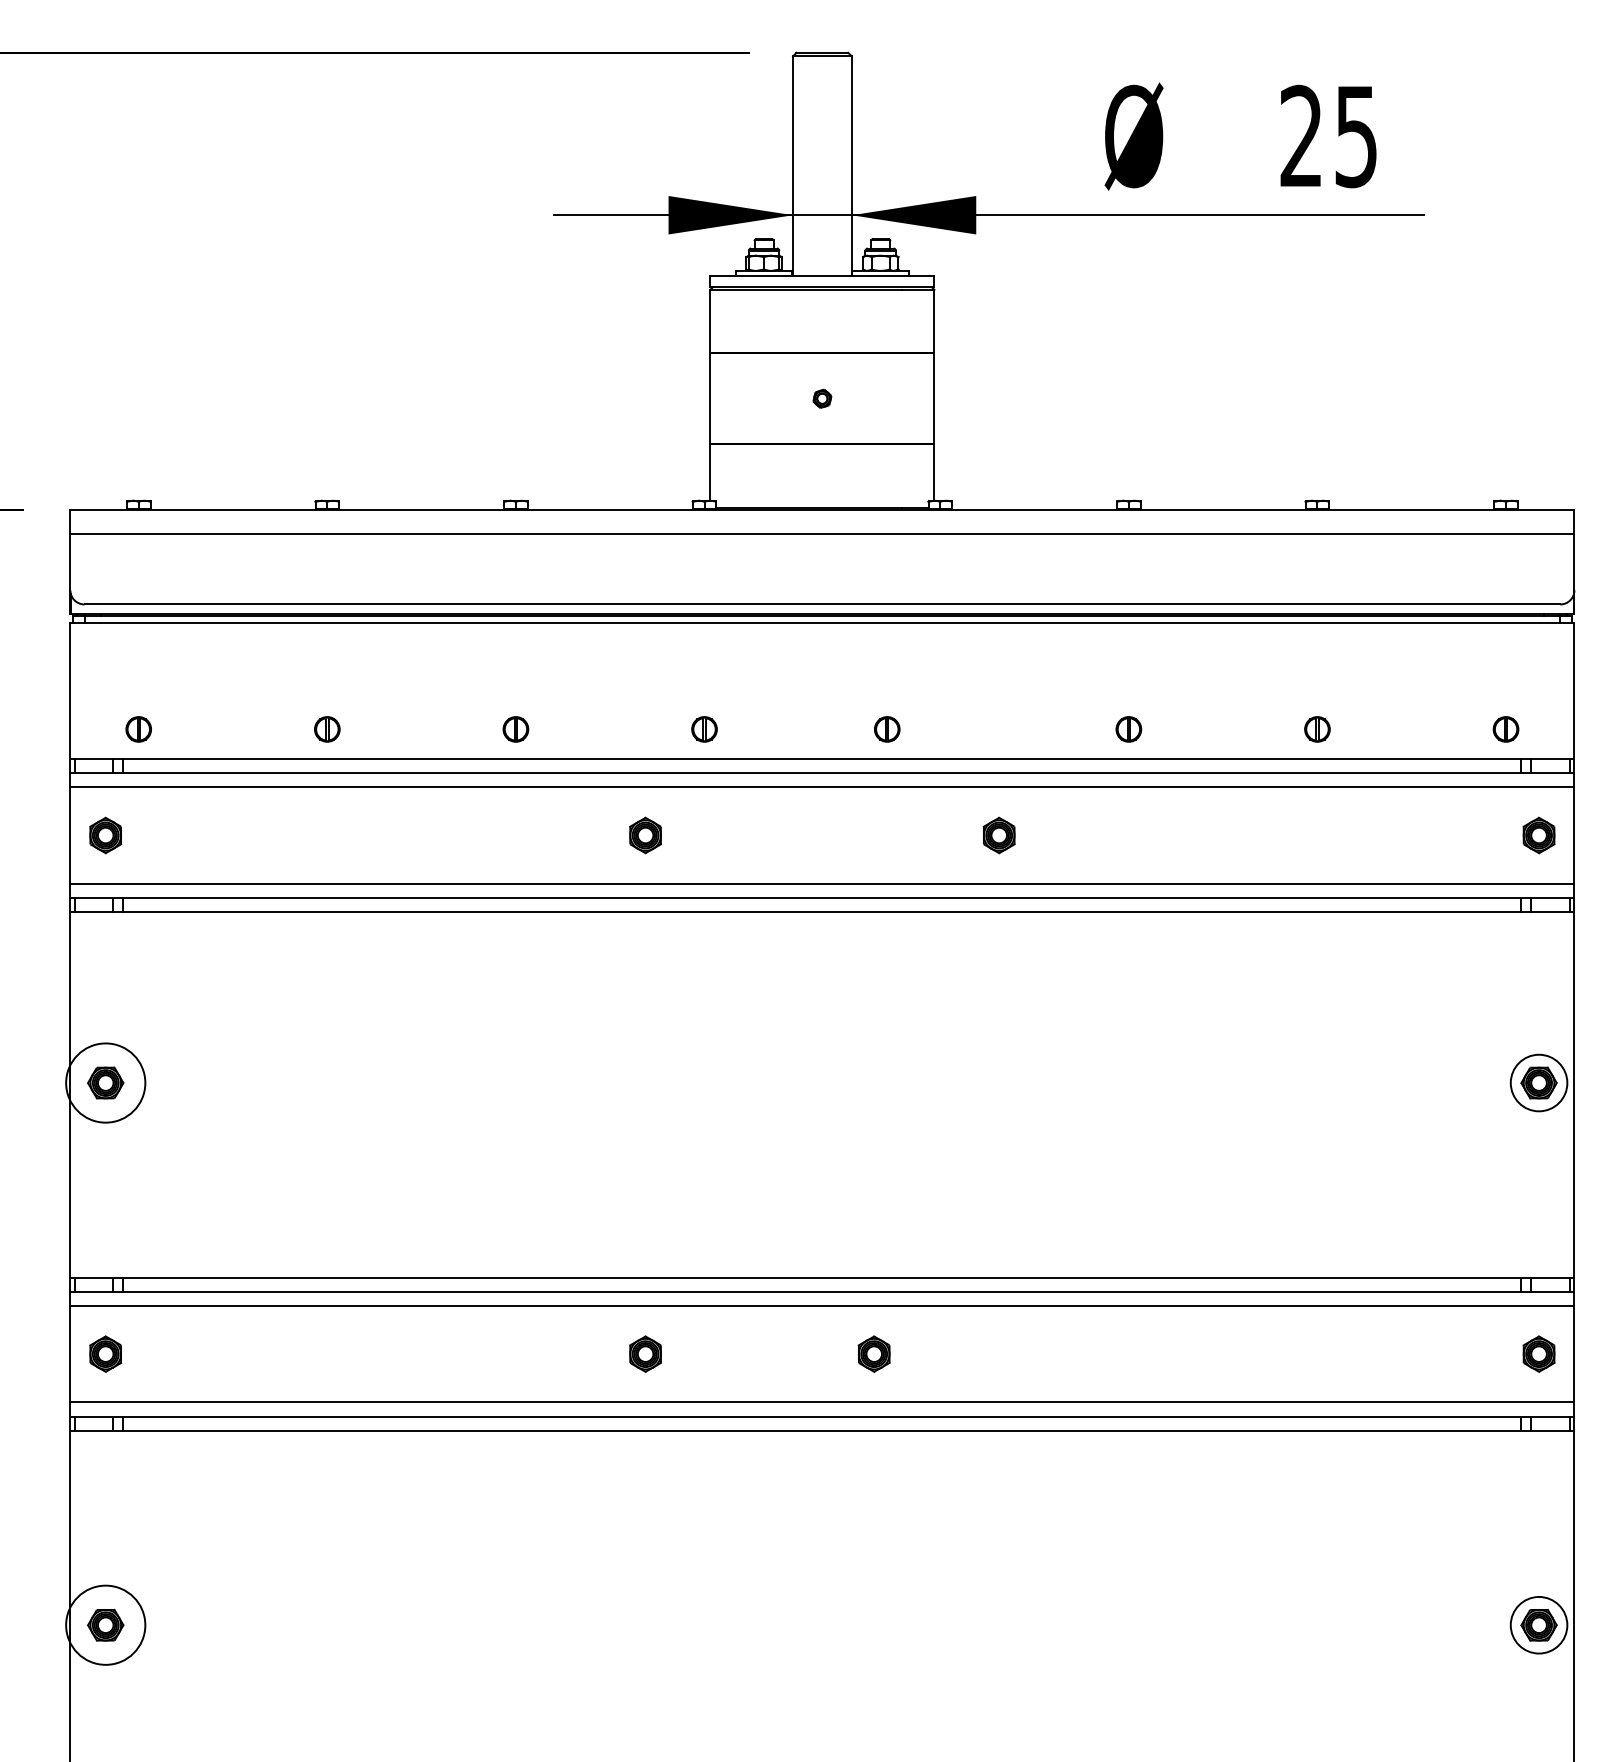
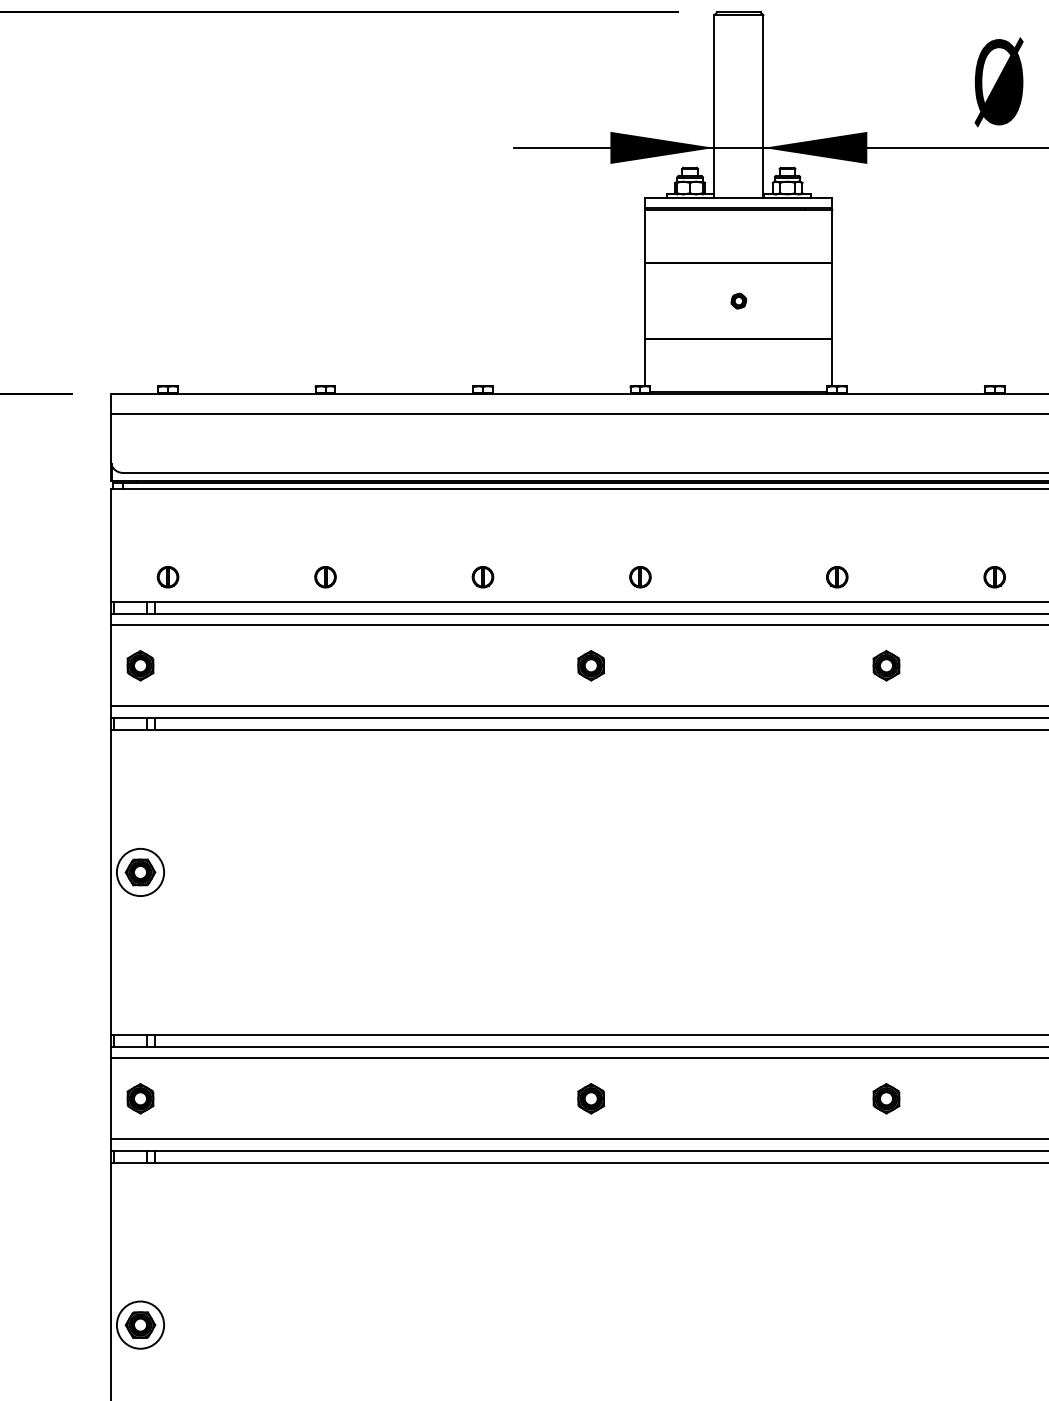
part: (887, 729) -> (837, 577), moved
circle: (105, 1082) -> (140, 871), size x0.71
part: (873, 1353) -> (885, 1098), moved
circle: (105, 1624) -> (140, 1324), size x0.71

